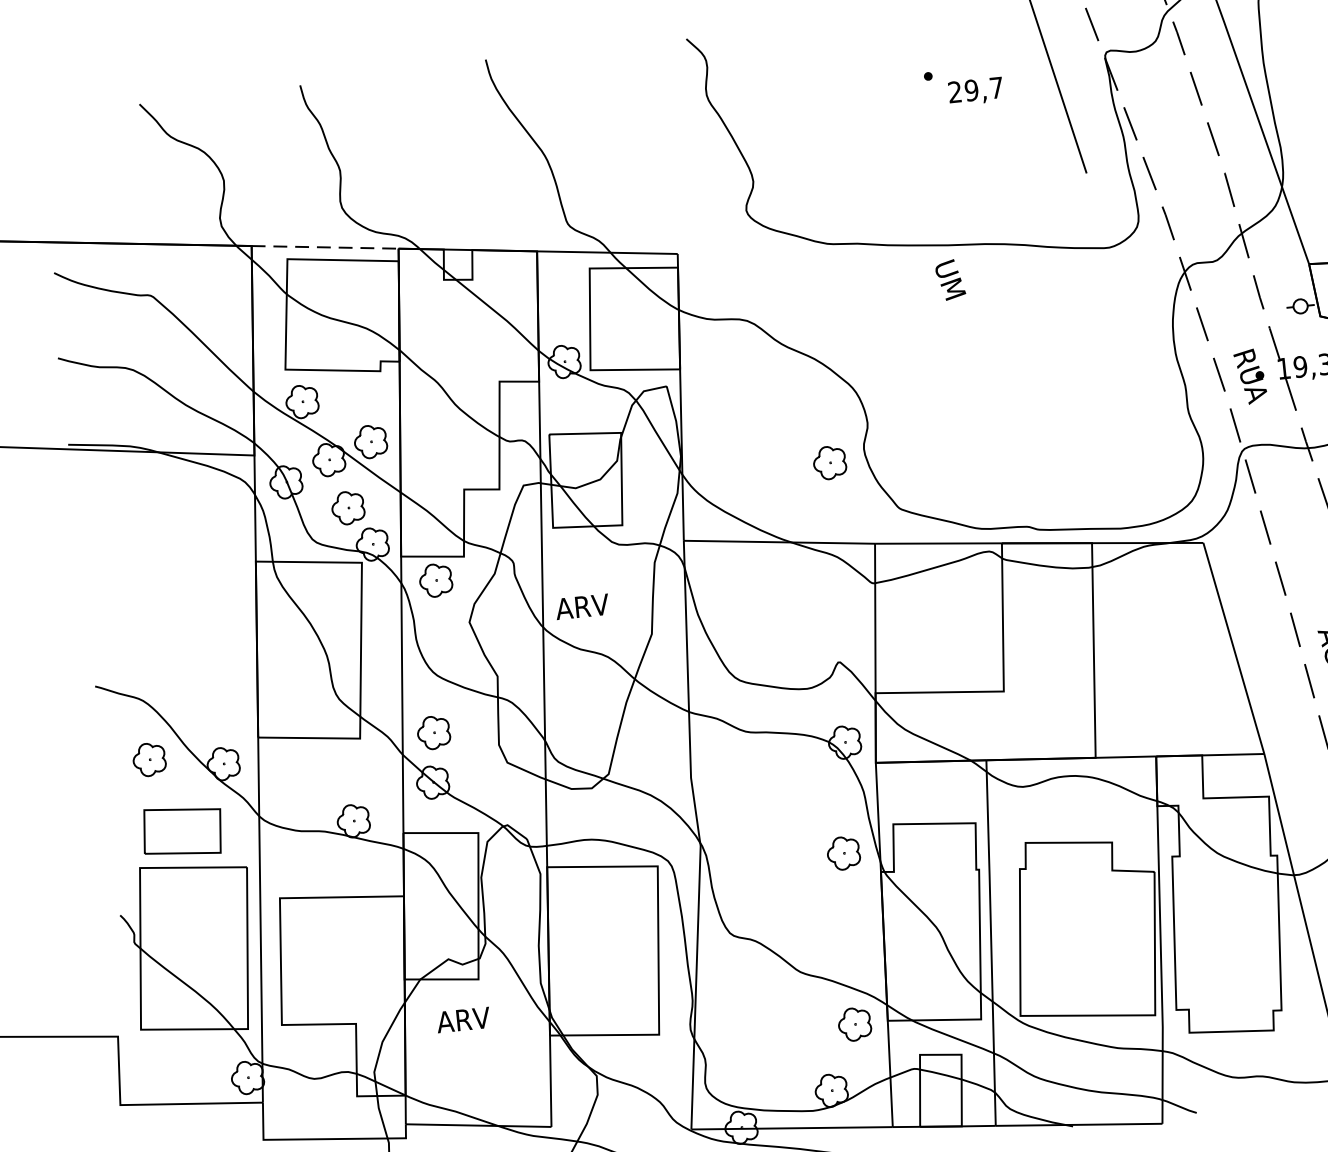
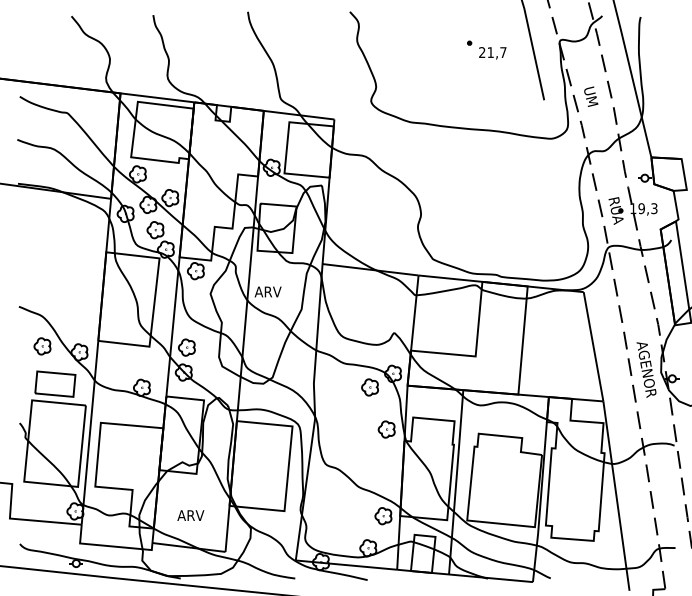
text: (971, 90) -> (490, 52), 29,7 -> 21,7
line: (325, 246) -> (157, 97), dashed -> solid
text: (950, 279) -> (591, 96), moved
part: (828, 463) -> (369, 387), moved
text: (462, 1019) -> (190, 515), moved

